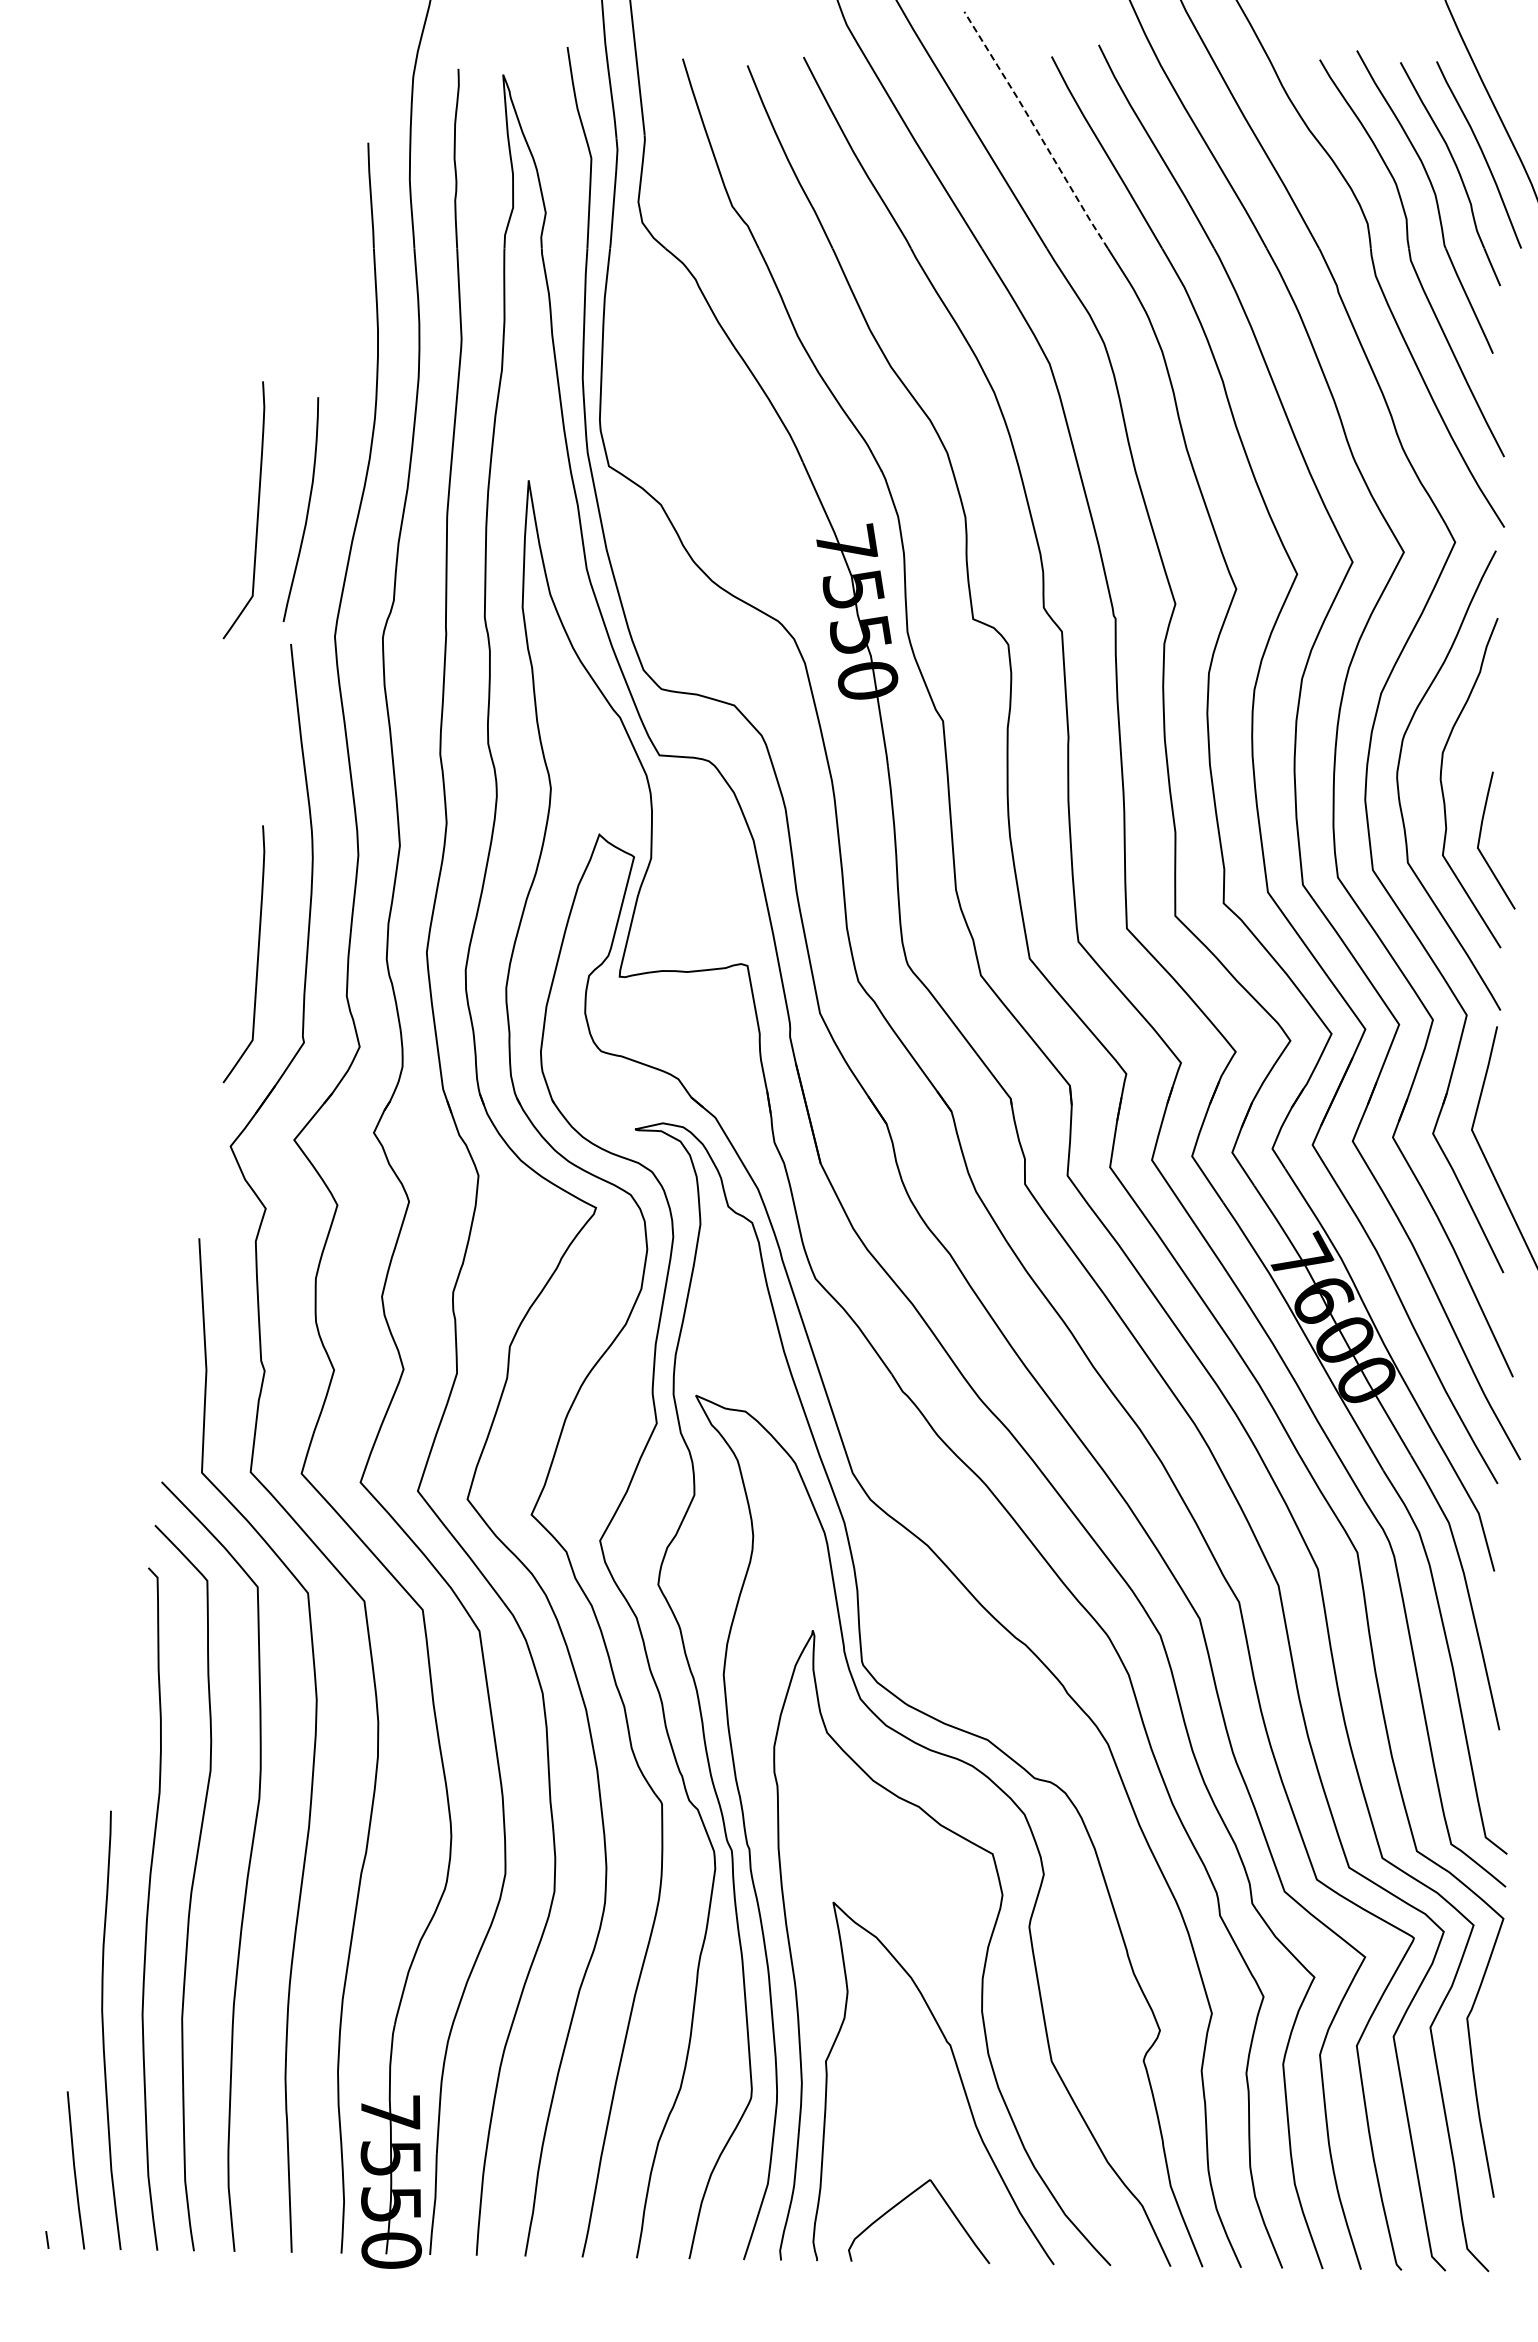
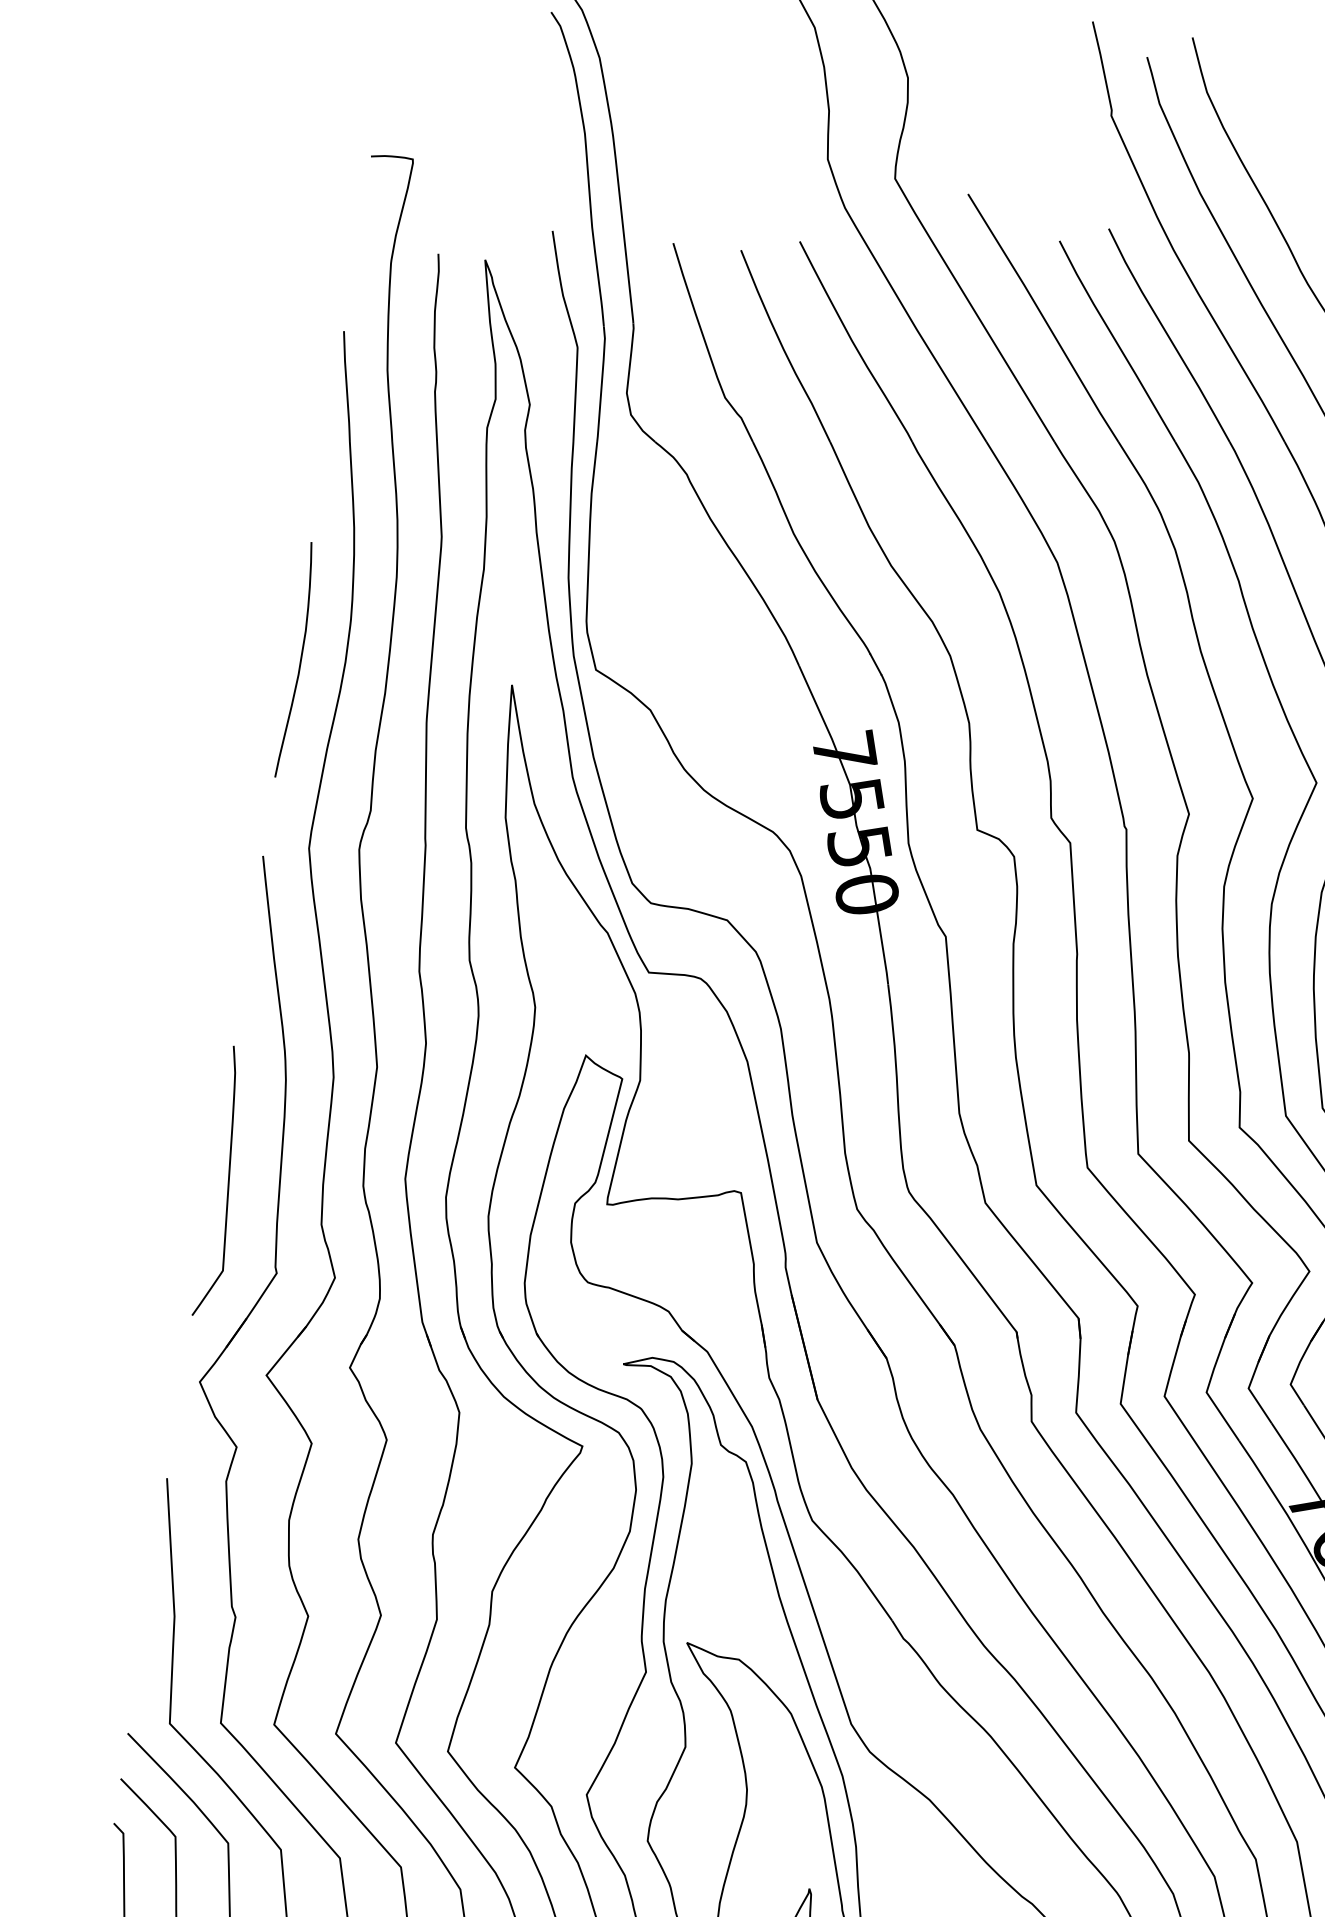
line: (1036, 129) -> (1043, 317), dashed -> solid
curve: (257, 510) -> (228, 716), removed
curve: (306, 512) -> (299, 662), moved

